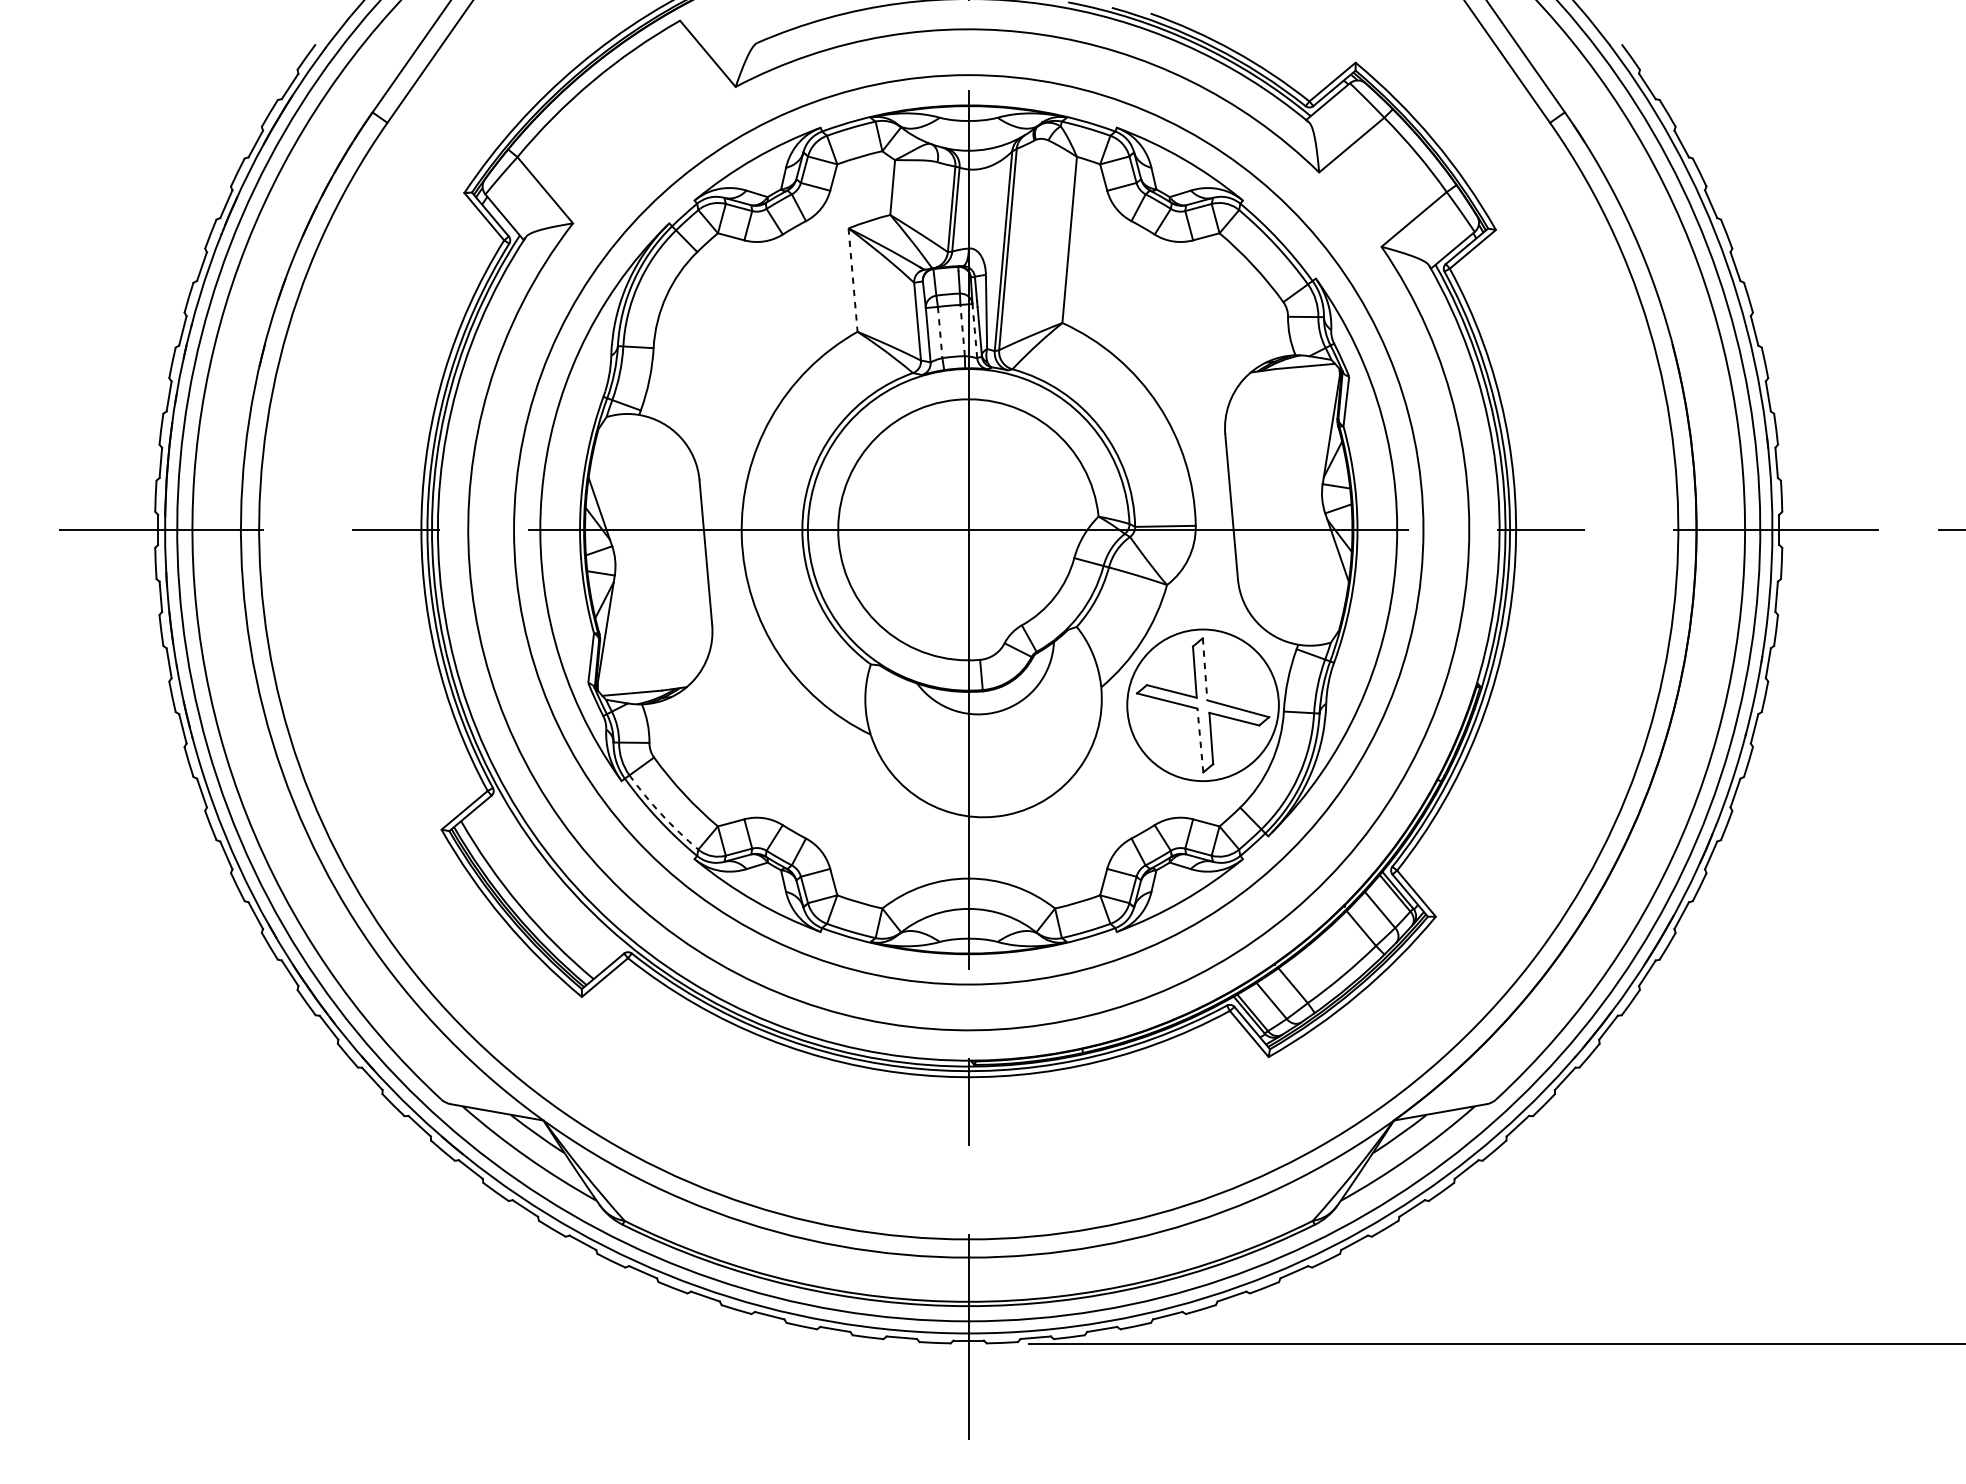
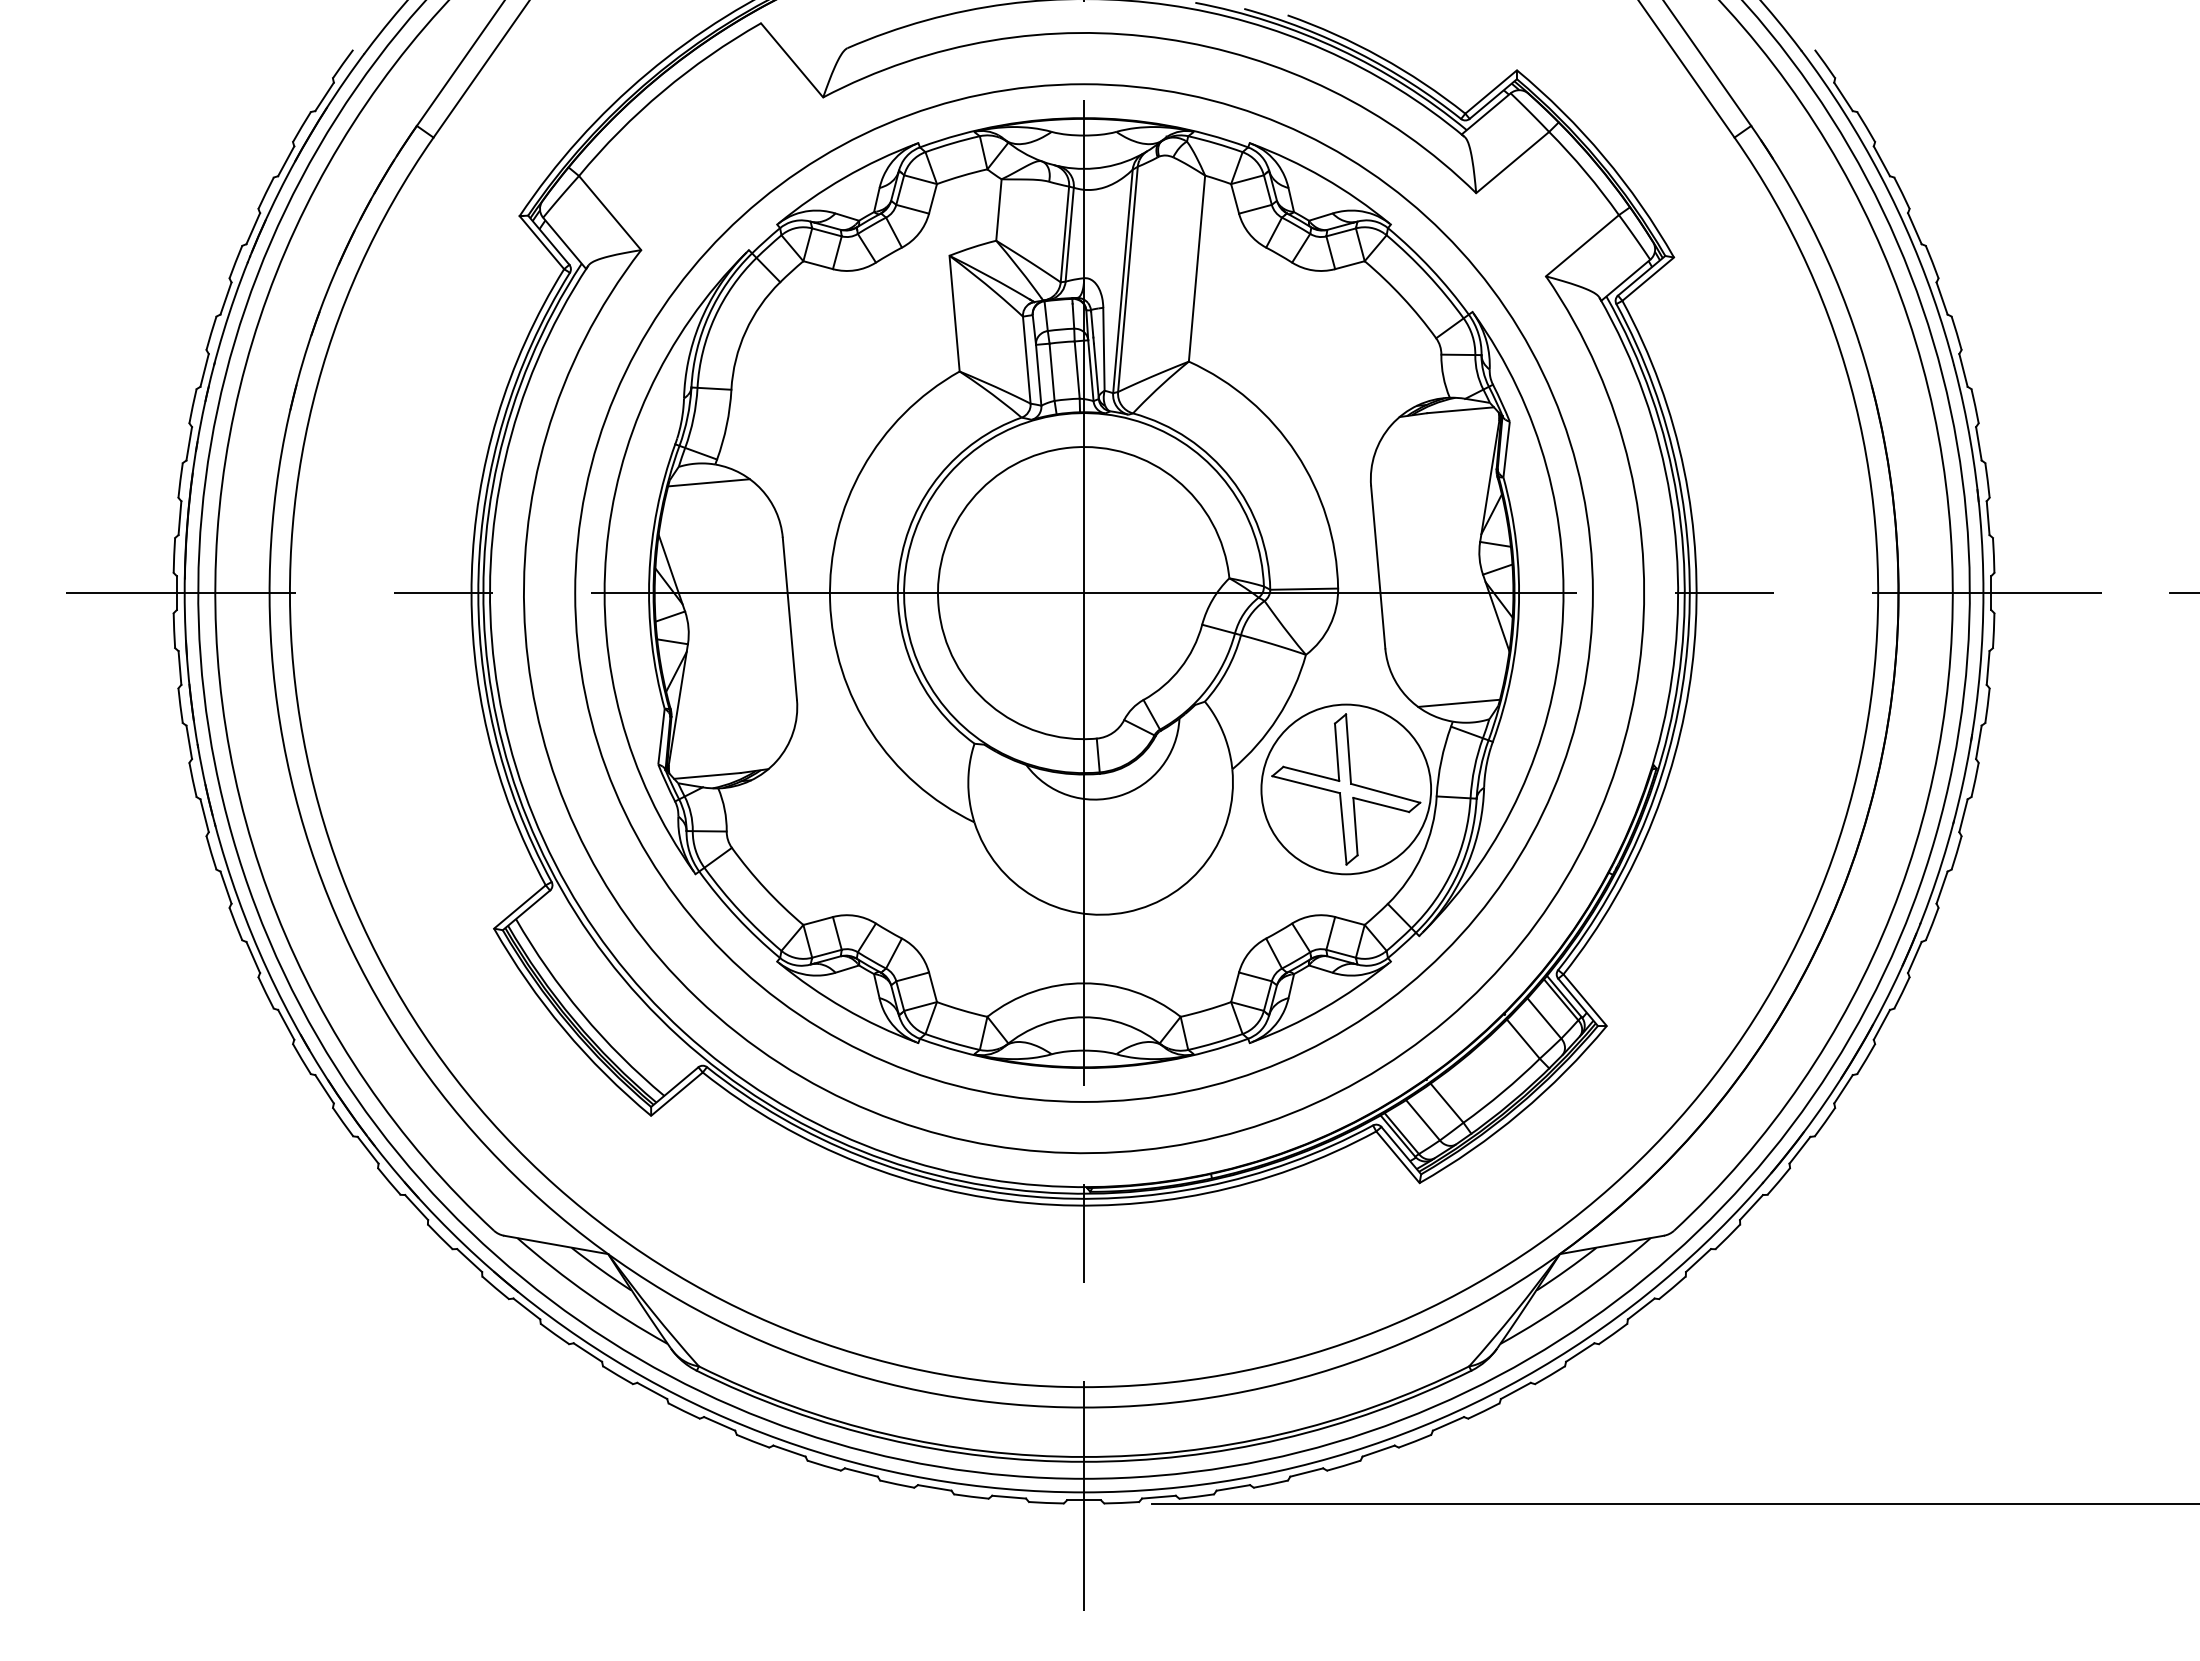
line: (852, 280) -> (954, 314), dashed -> solid
line: (962, 330) -> (1077, 370), dashed -> solid
line: (974, 330) -> (1090, 370), dashed -> solid
line: (940, 332) -> (1052, 372), dashed -> solid
line: (633, 431) -> (708, 482), added
line: (1303, 627) -> (1458, 702), added
line: (1205, 669) -> (1348, 749), dashed -> solid
line: (1200, 740) -> (1343, 828), dashed -> solid
arc: (661, 814) -> (740, 911), dashed -> solid

